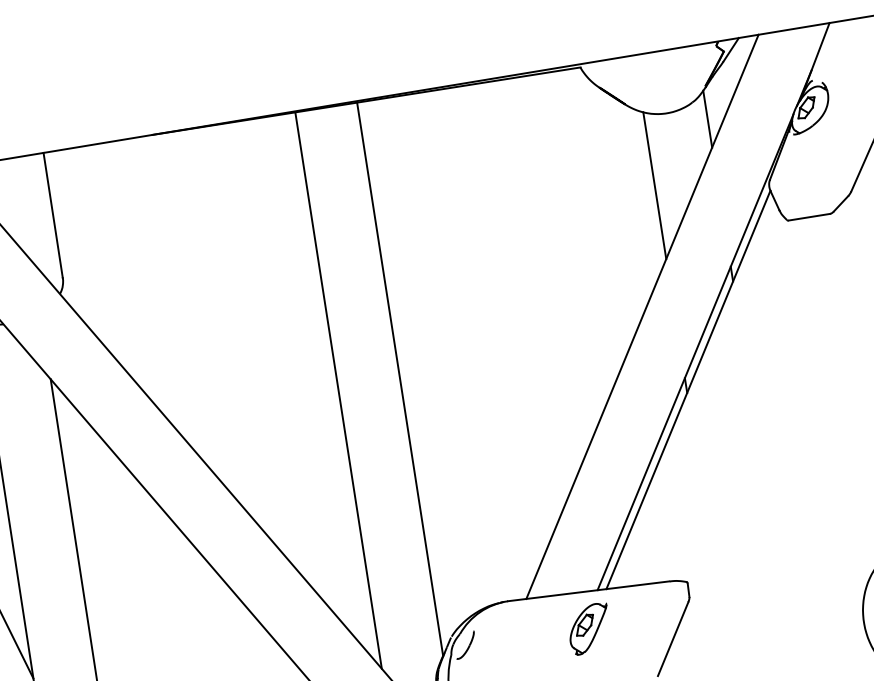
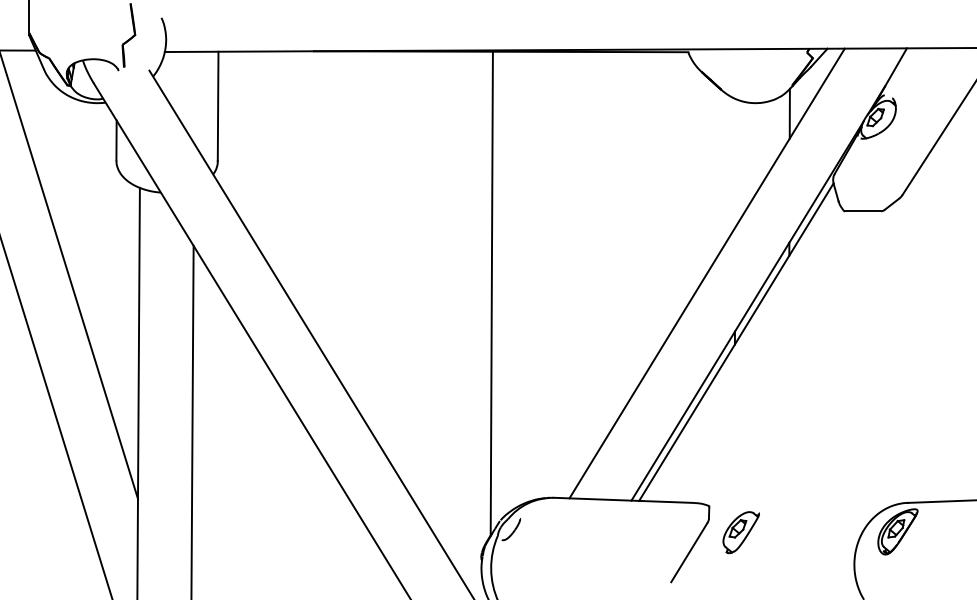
line: (654, 184) -> (735, 162), removed
line: (338, 390) -> (437, 294), removed
part: (588, 628) -> (740, 532), moved

